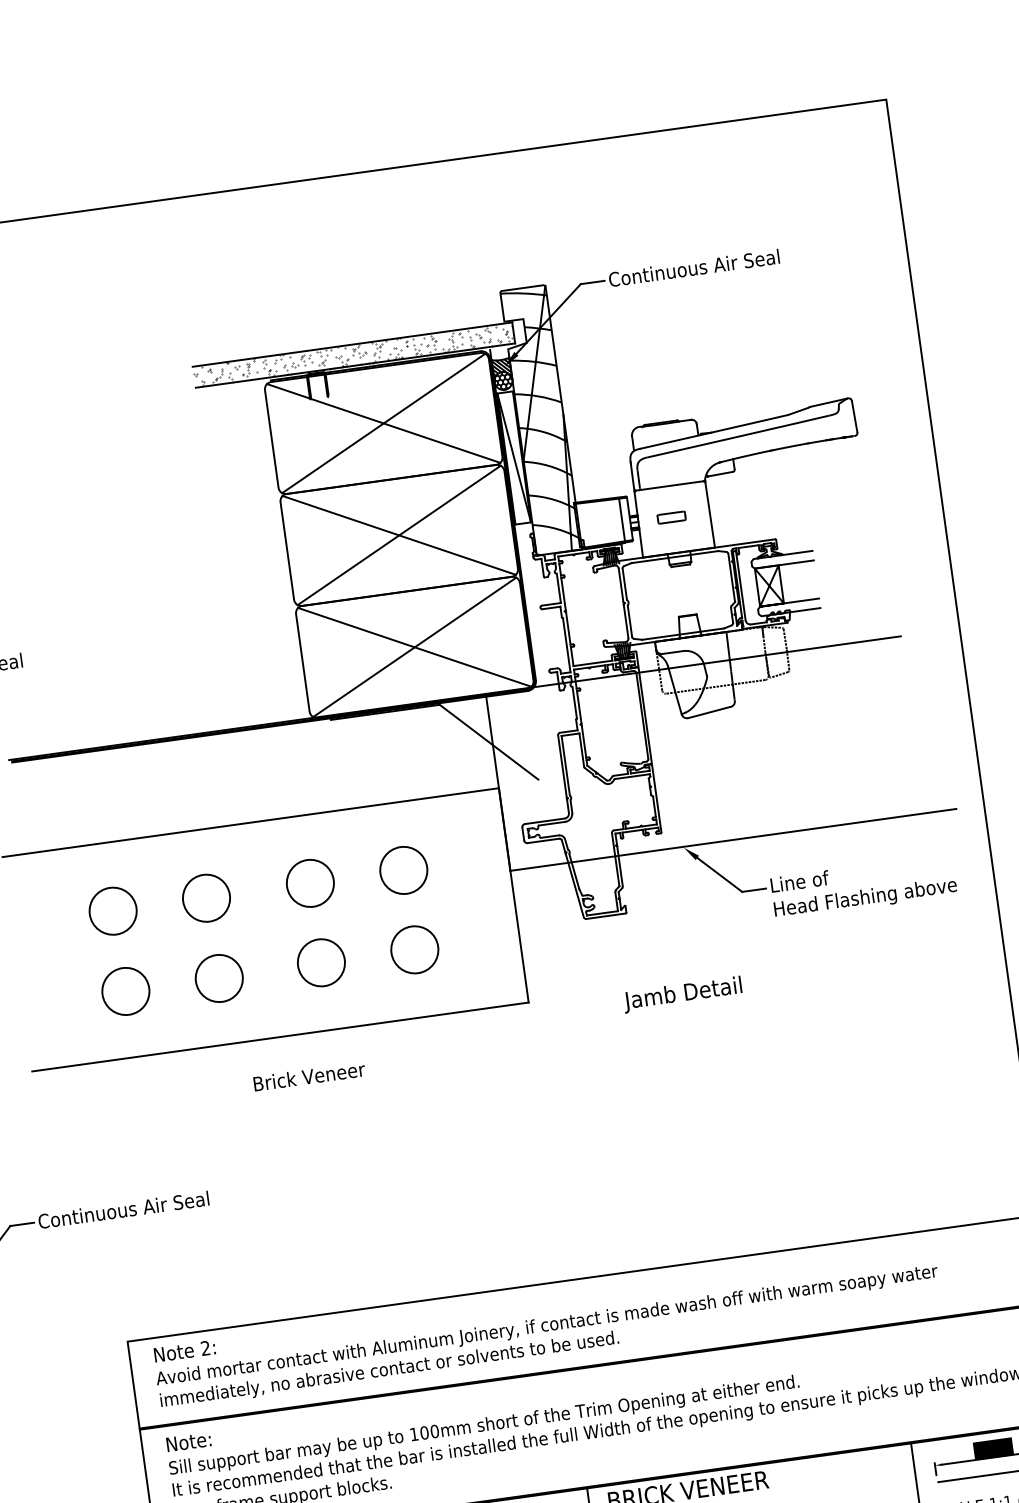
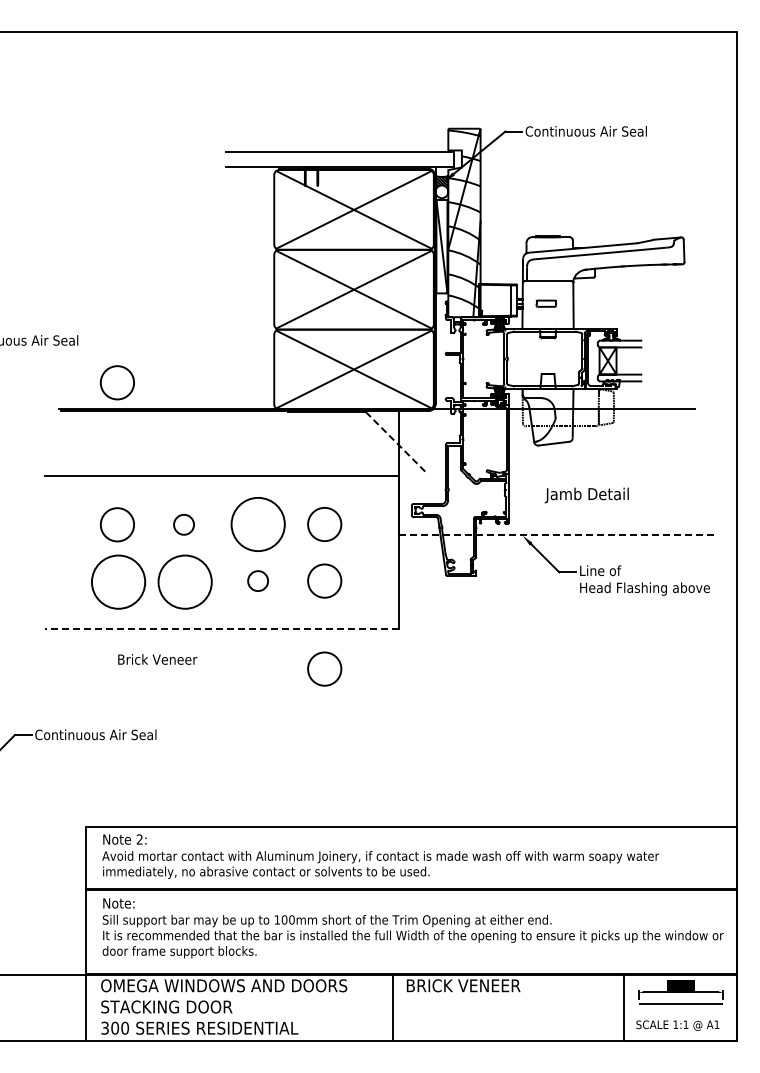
hatch: (353, 354) -> (339, 158), removed
hatch: (502, 380) -> (441, 191), removed
circle: (84, 711) -> (116, 382), added
line: (488, 742) -> (396, 443), solid -> dashed
line: (733, 840) -> (558, 535), solid -> dashed
circle: (309, 883) -> (257, 524), size x1.6
circle: (205, 897) -> (183, 524), size x0.6
circle: (320, 962) -> (257, 580), size x0.6
circle: (218, 977) -> (184, 581), size x1.6
circle: (125, 990) -> (118, 581), size x1.6
text: (682, 994) -> (586, 495), moved
line: (280, 1037) -> (222, 629), solid -> dashed
circle: (431, 1072) -> (324, 668), added
text: (309, 1076) -> (157, 659), moved

